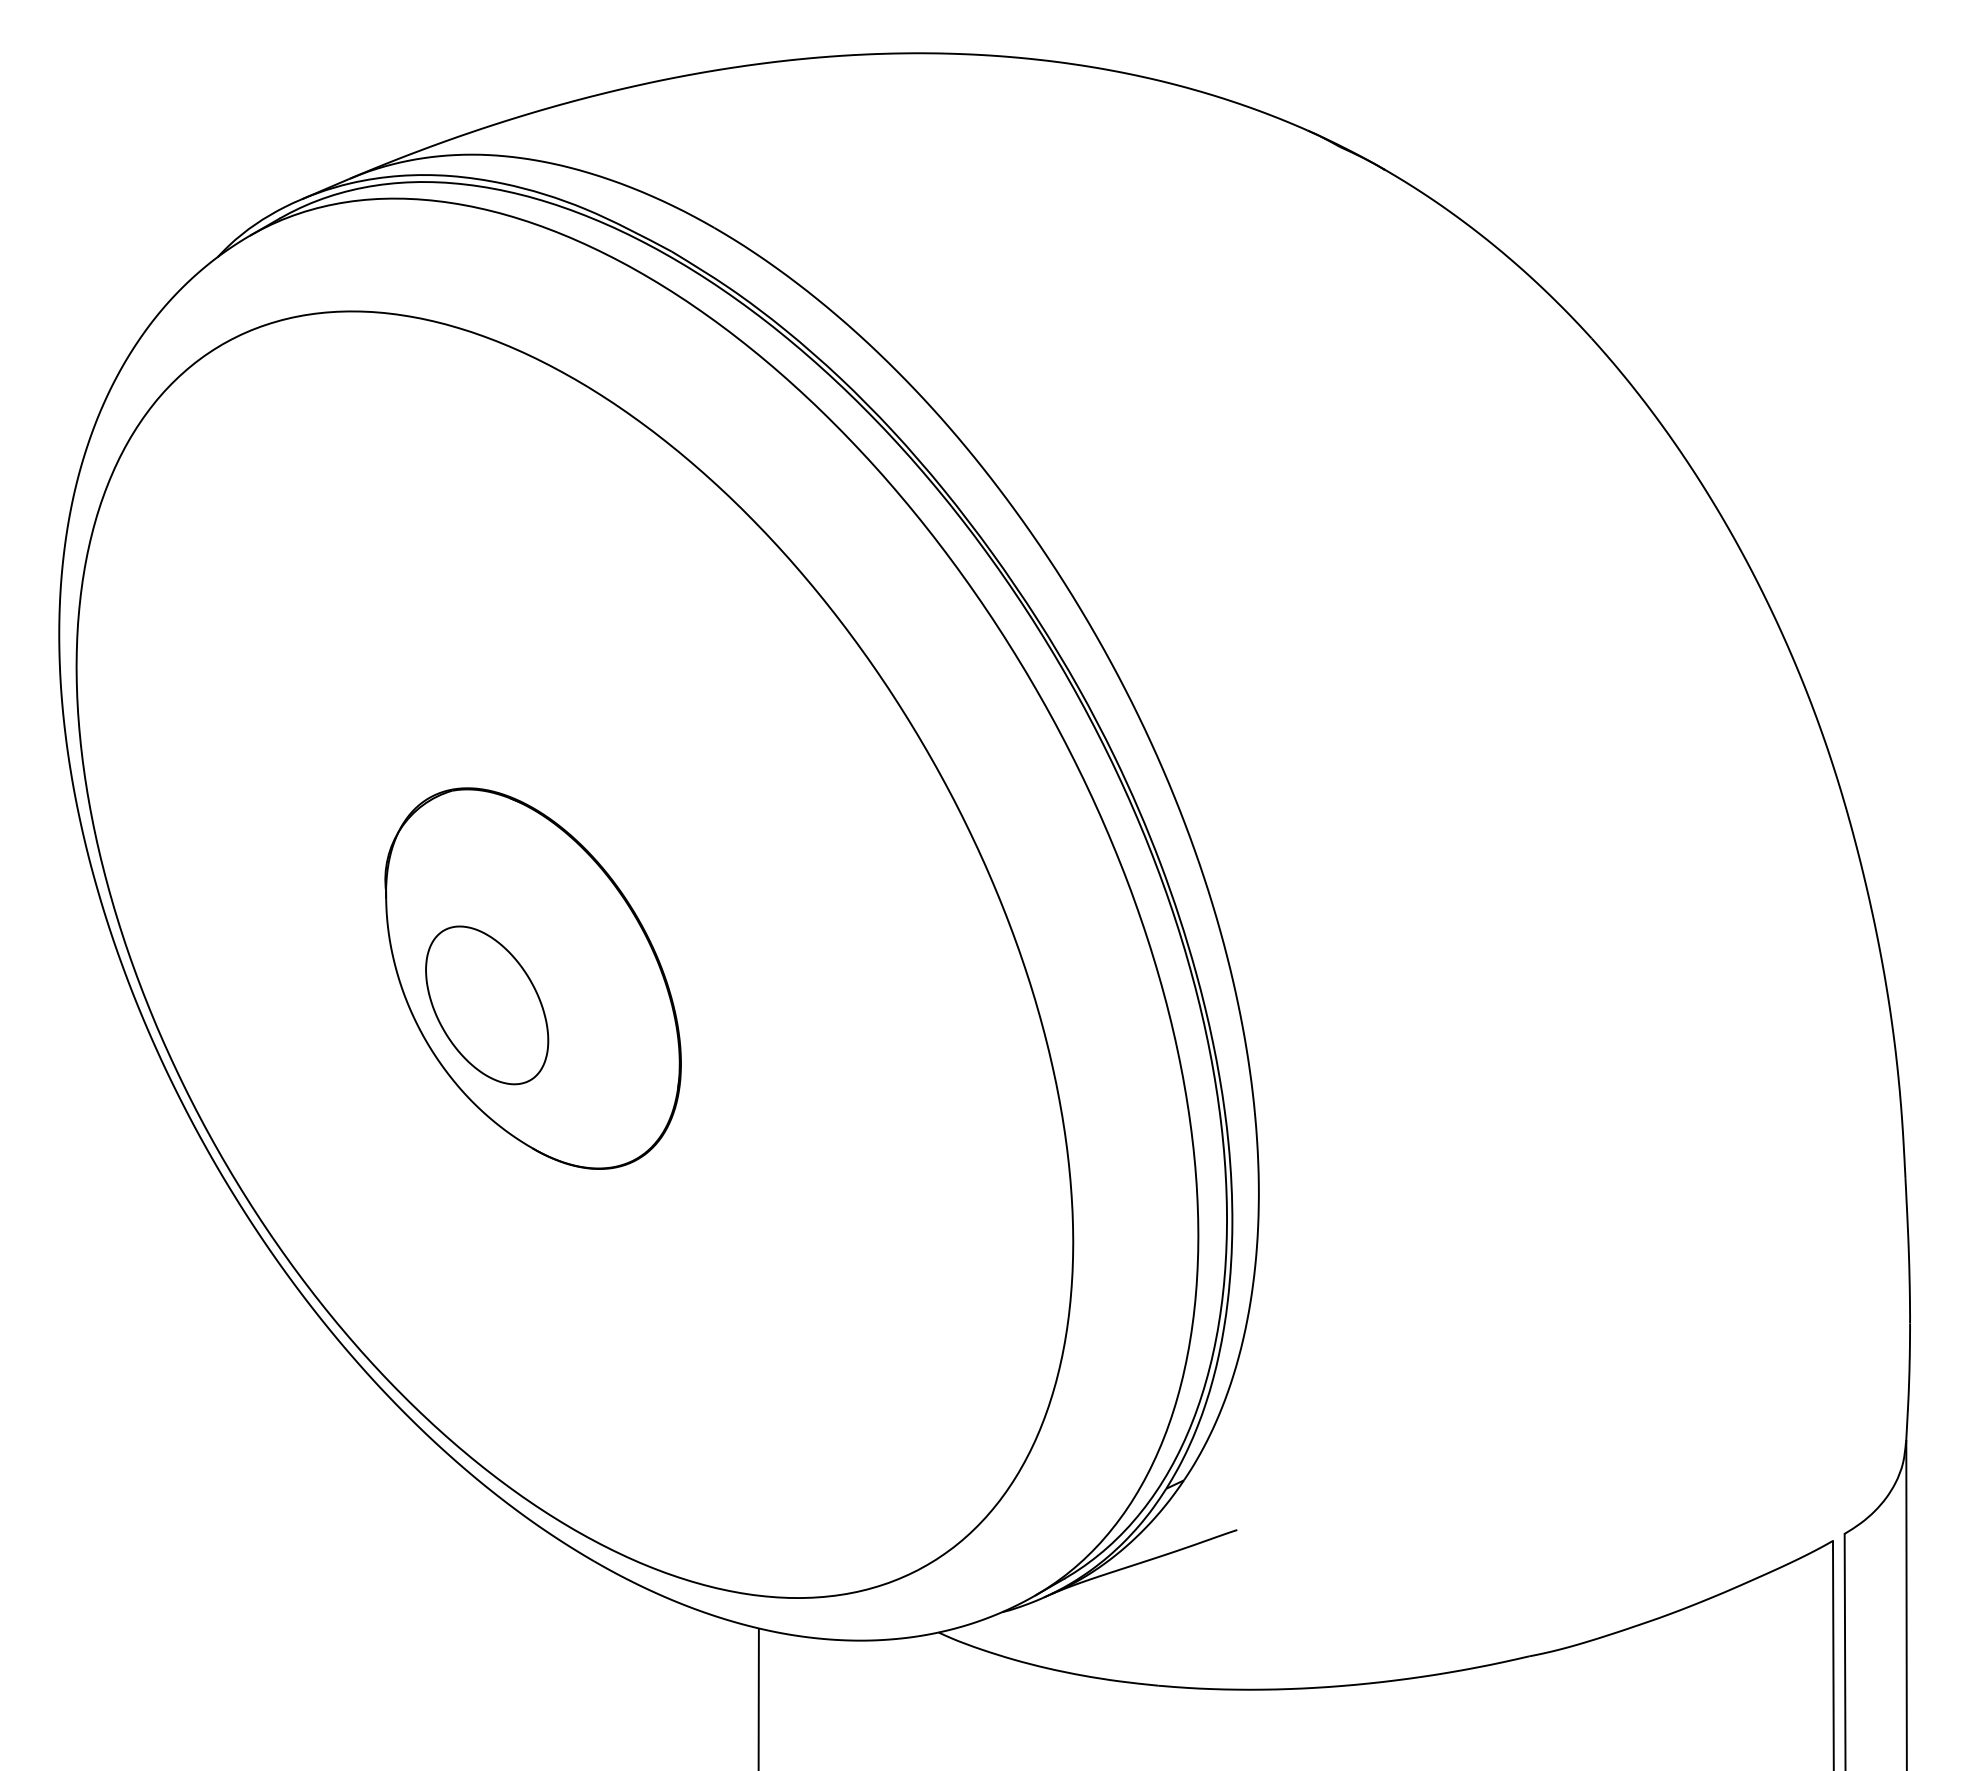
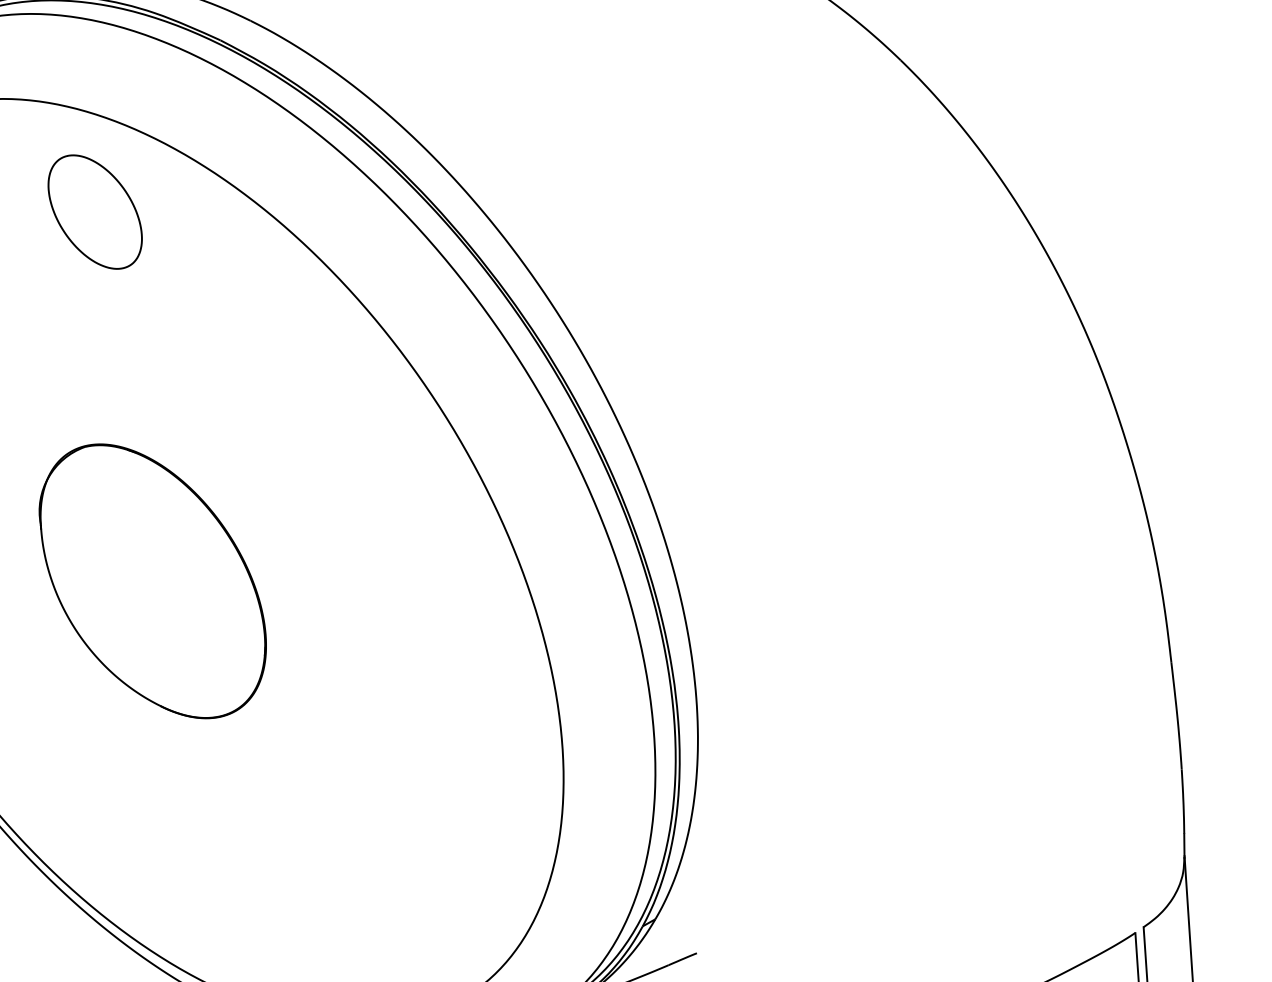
part: (487, 1005) -> (95, 212), moved

